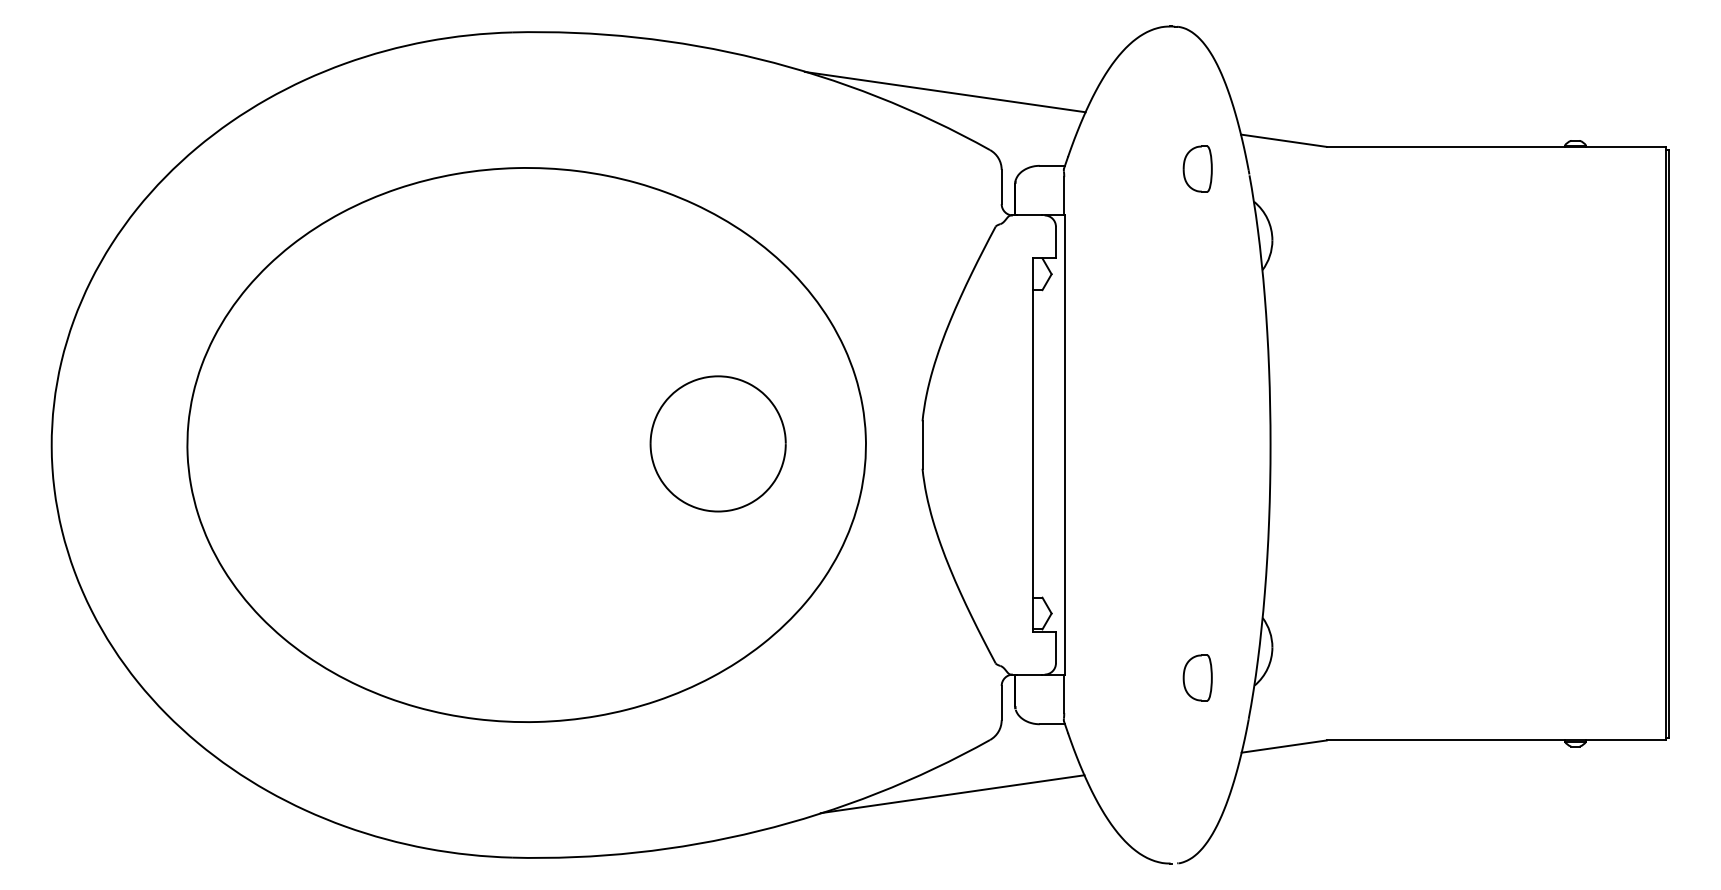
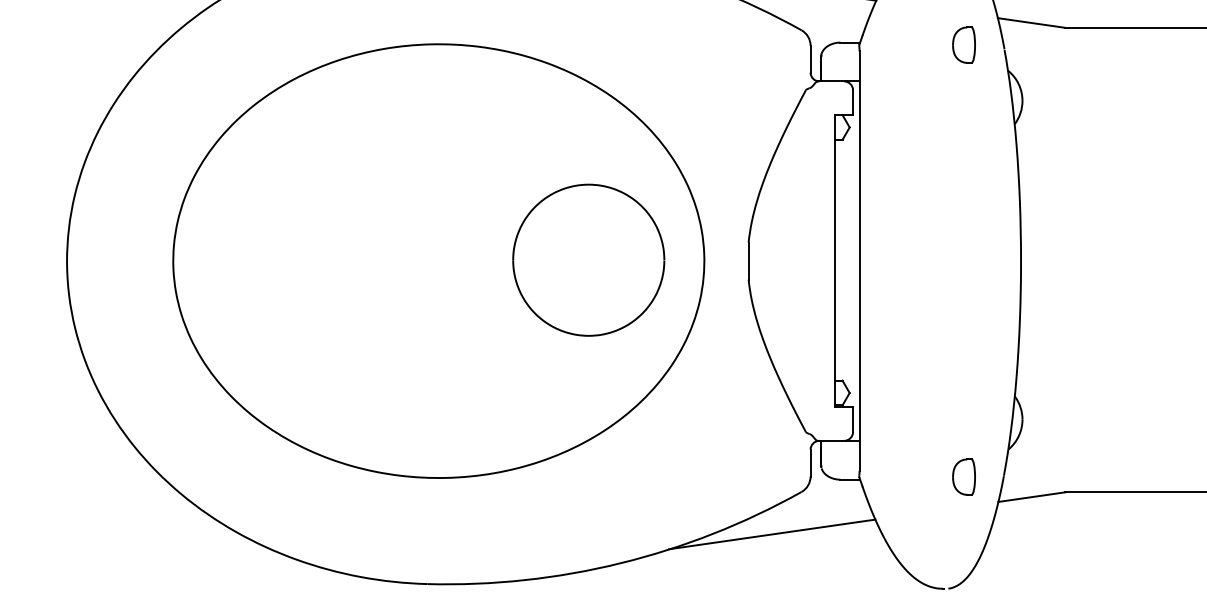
part: (717, 443) -> (588, 259), size x1.43
part: (1197, 677) -> (963, 476), moved

